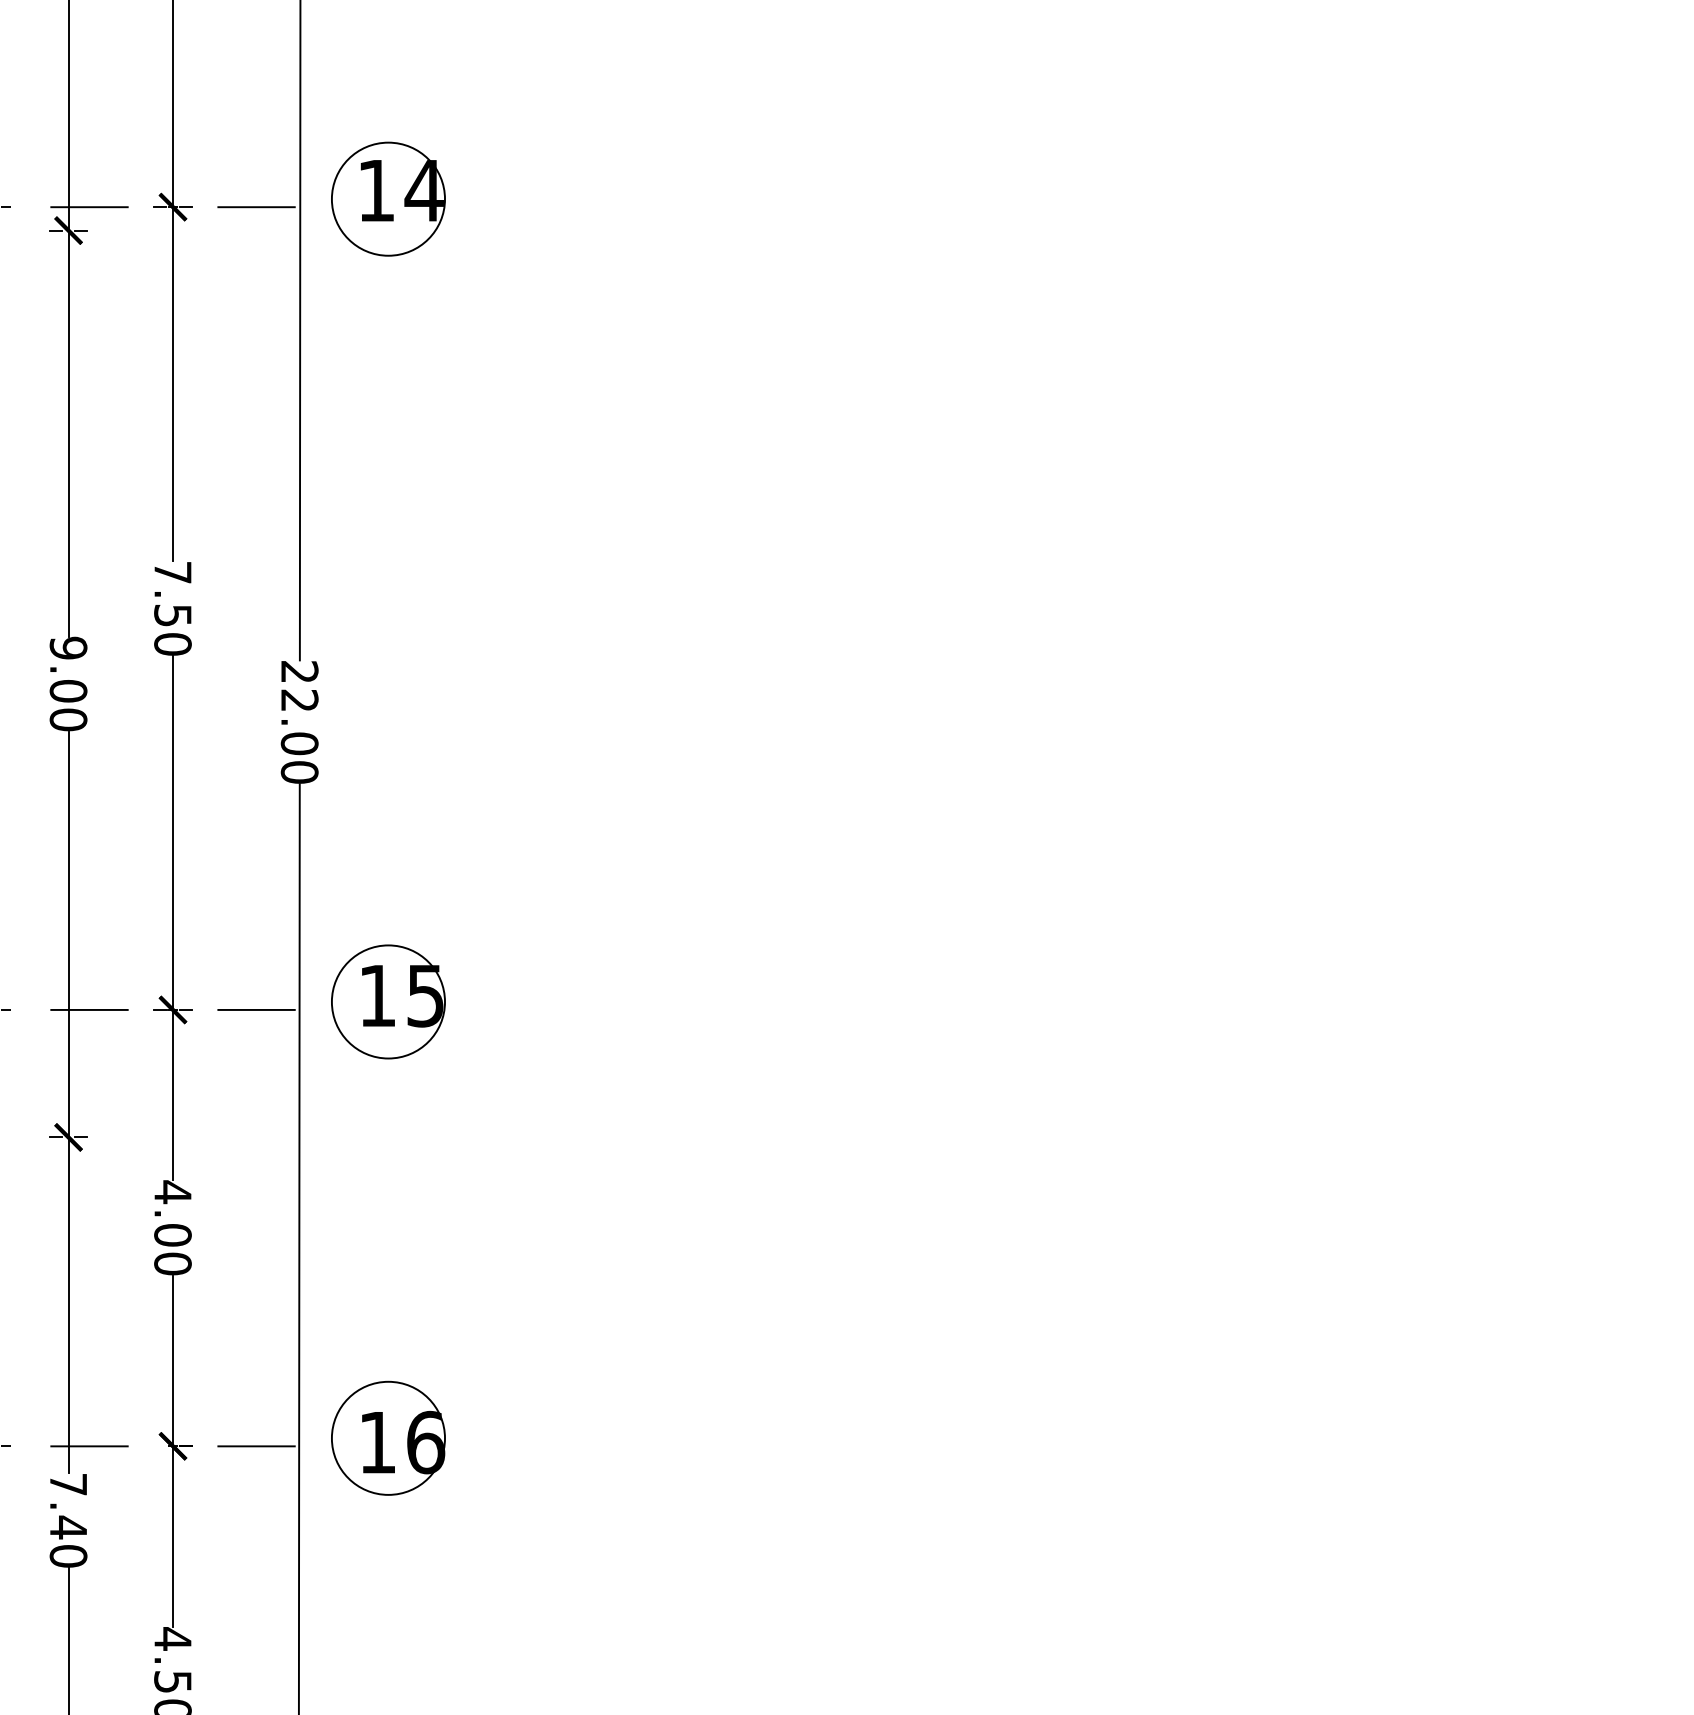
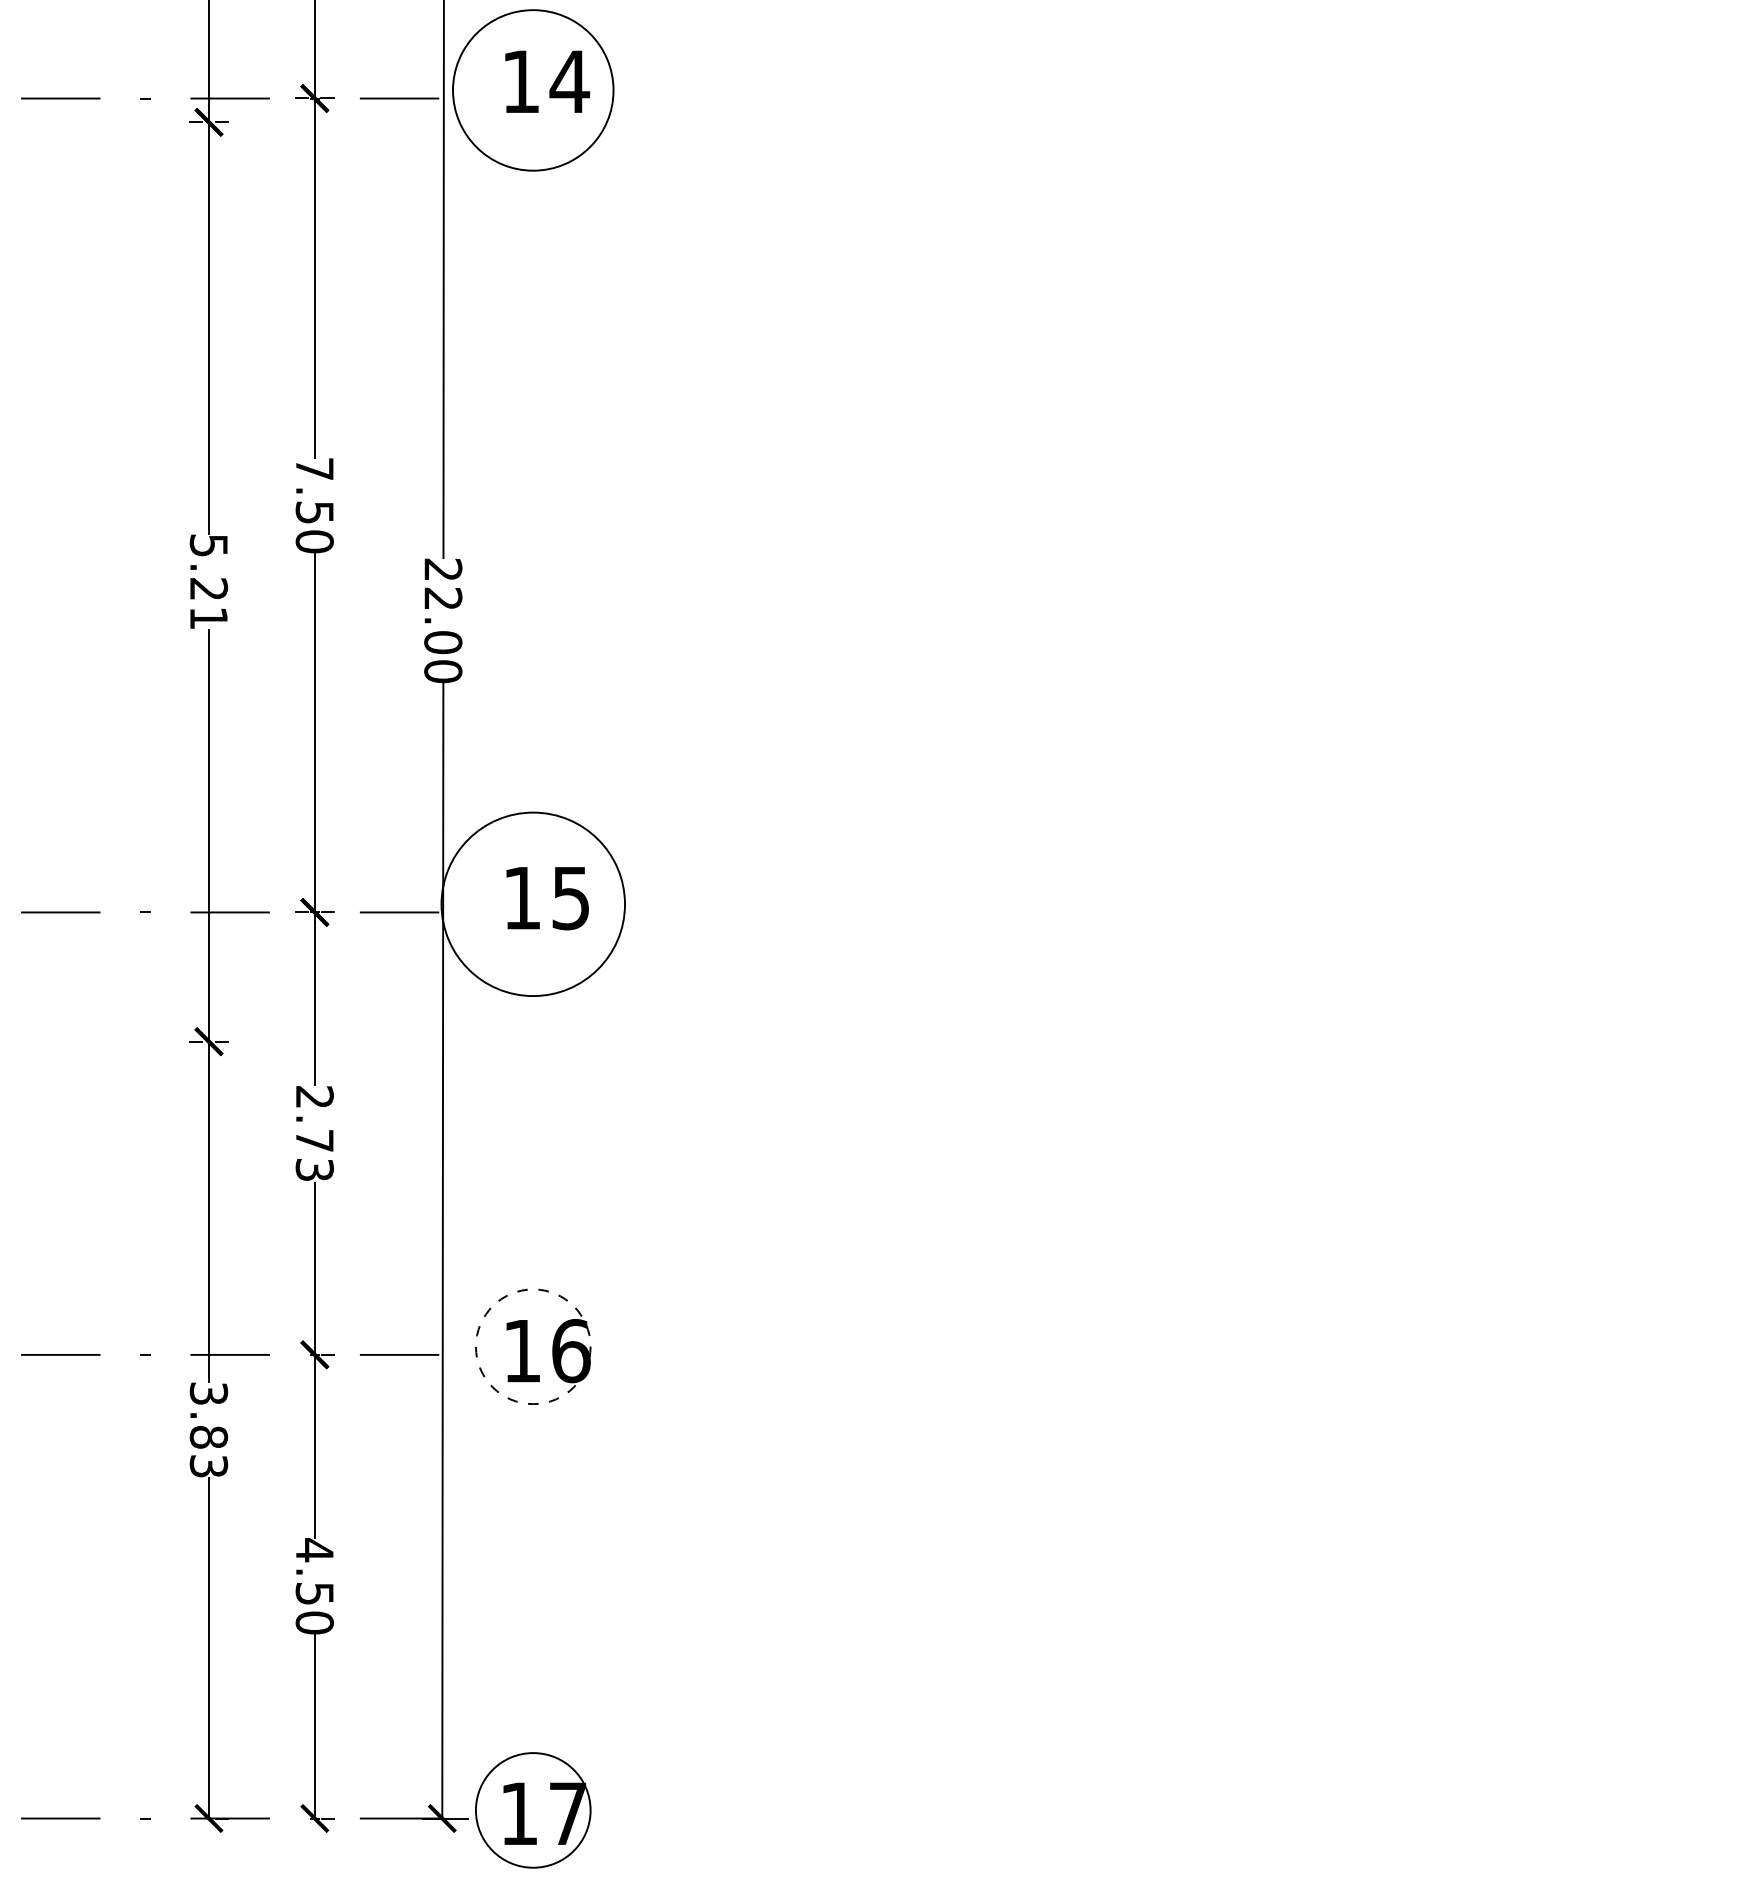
circle: (387, 199) -> (532, 90), size x1.4
text: (68, 683) -> (208, 581), 9.00 -> 5.21
circle: (387, 1002) -> (532, 904), size x1.6
text: (172, 1227) -> (314, 1133), 4.00 -> 2.73
circle: (387, 1438) -> (532, 1346), solid -> dashed
text: (68, 1519) -> (208, 1429), 7.40 -> 3.83

